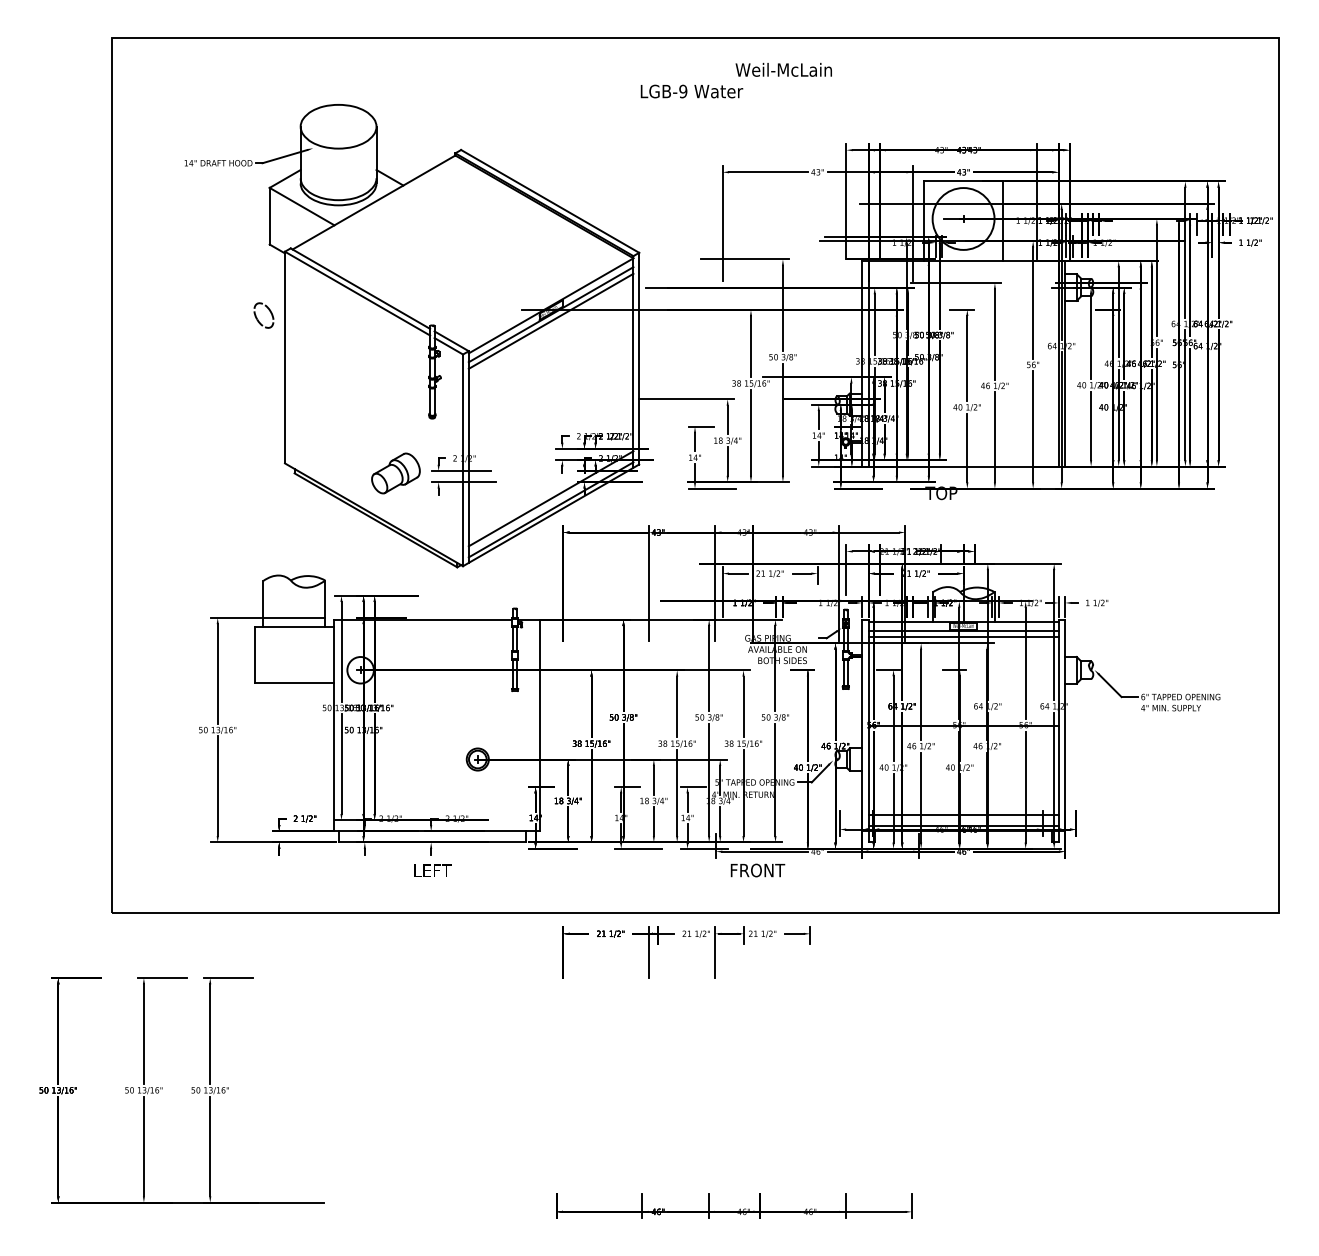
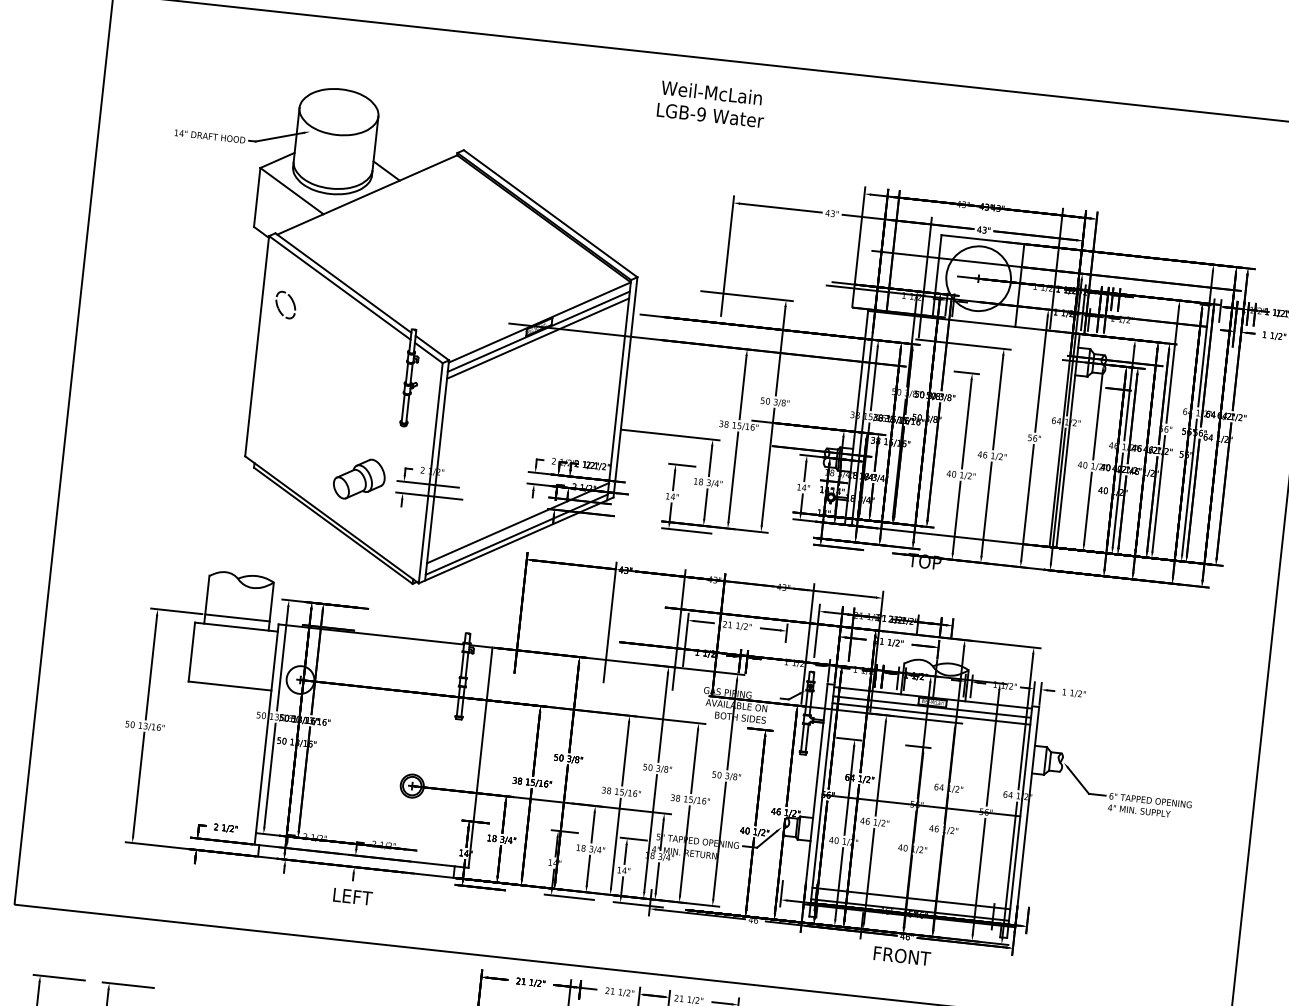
text: (783, 69) -> (711, 92), moved
part: (257, 317) -> (278, 306), moved
text: (757, 870) -> (901, 956), moved

